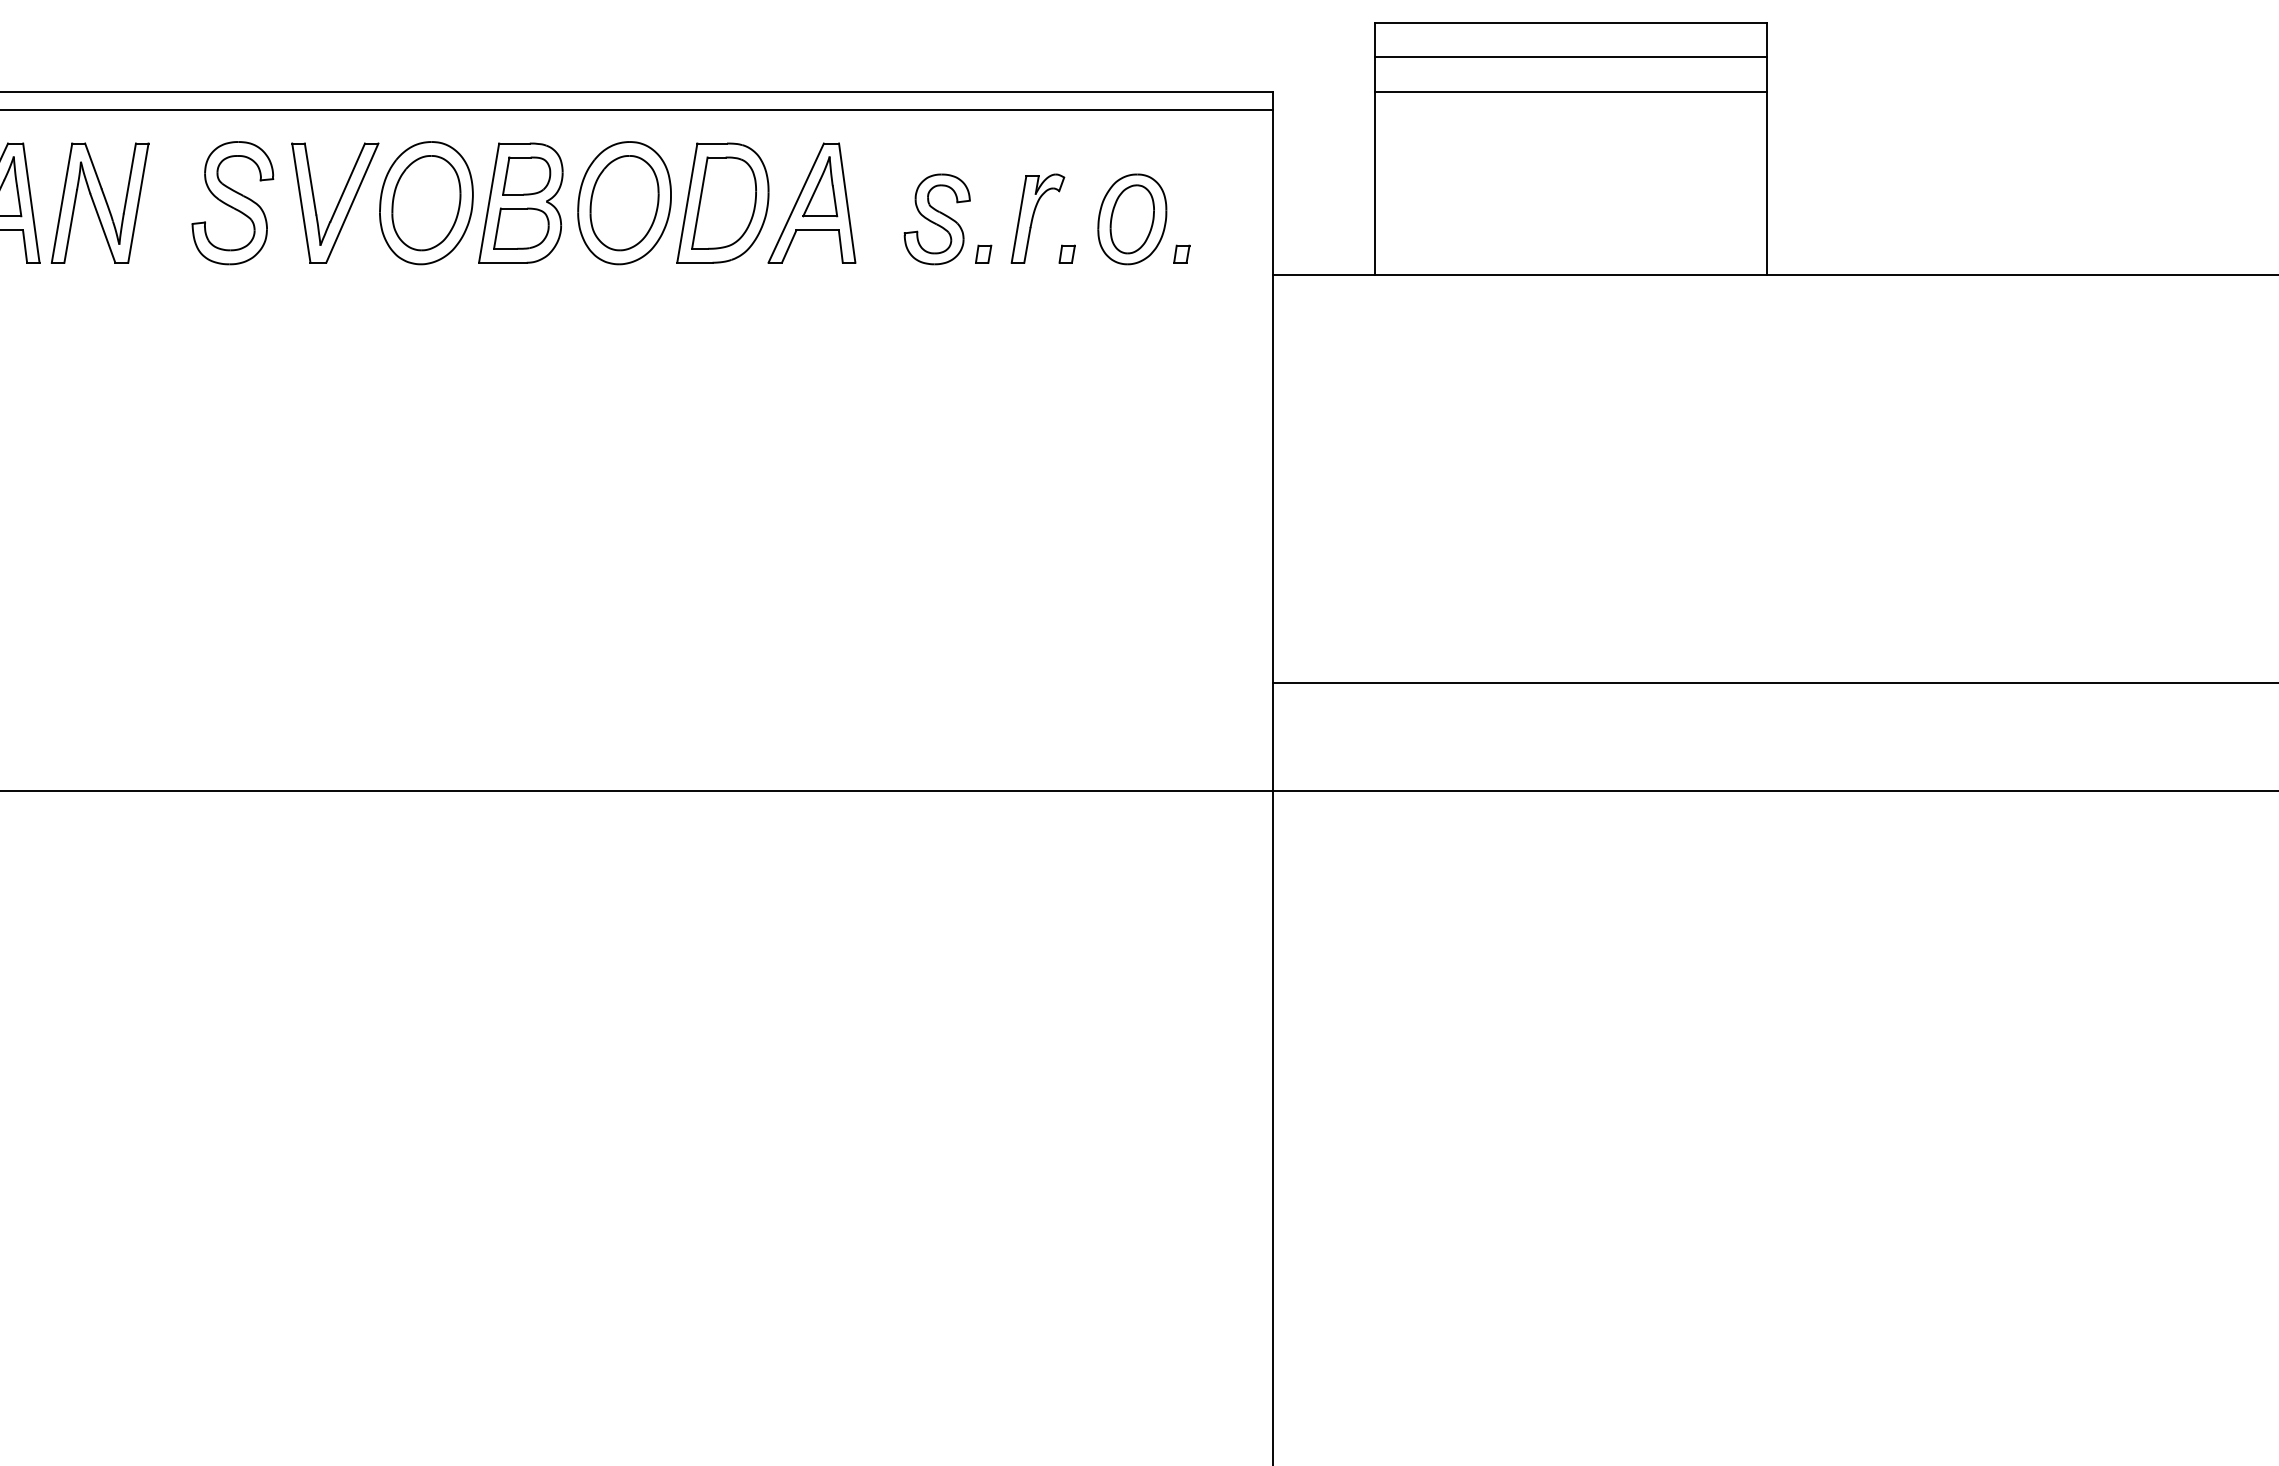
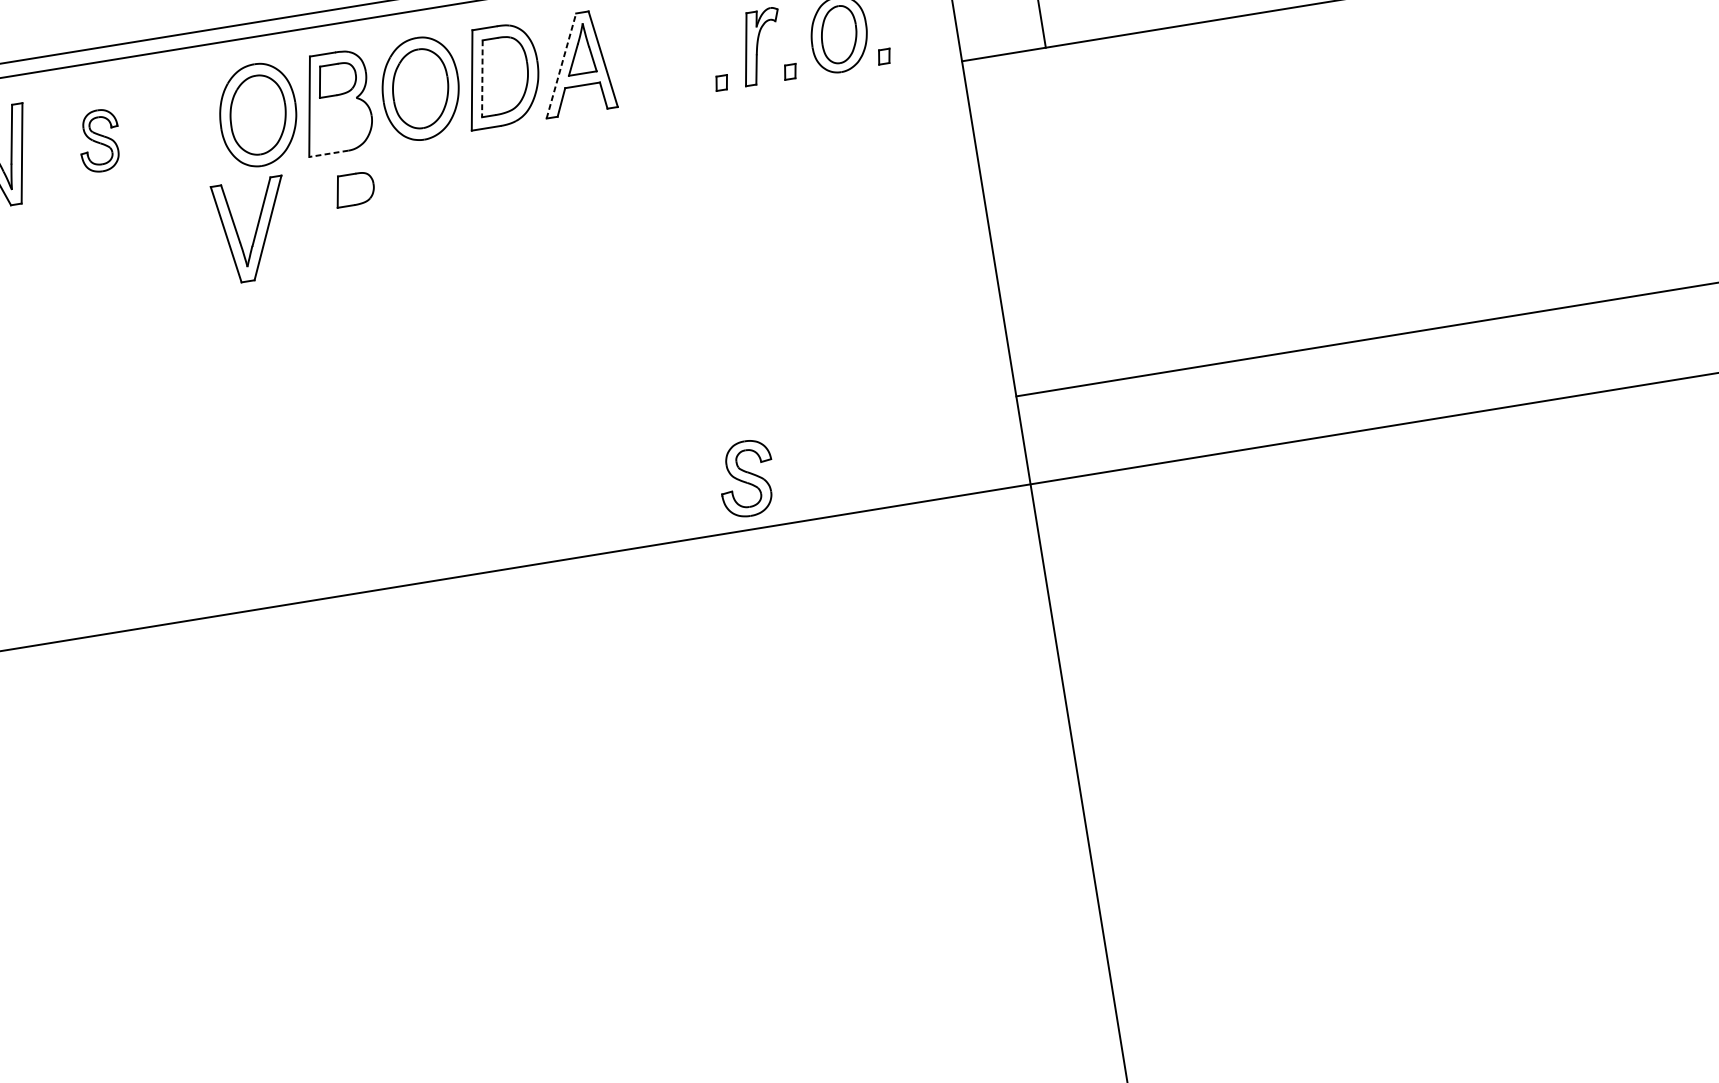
part: (335, 202) -> (254, 229), moved
part: (232, 203) -> (99, 141), size x0.6
line: (699, 203) -> (482, 79), solid -> dashed
line: (796, 203) -> (561, 66), solid -> dashed
part: (936, 219) -> (746, 478), moved
part: (521, 228) -> (339, 123), removed
line: (502, 262) -> (328, 153), solid -> dashed
part: (526, 309) -> (354, 189), added

